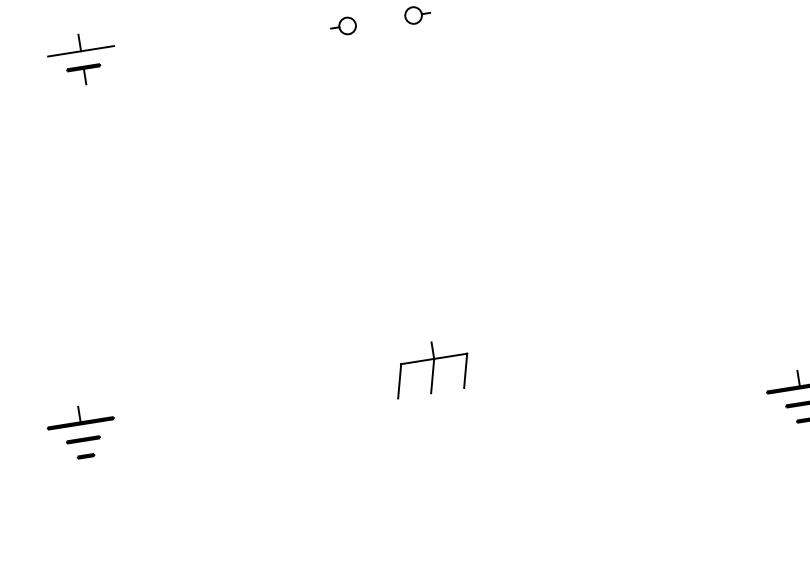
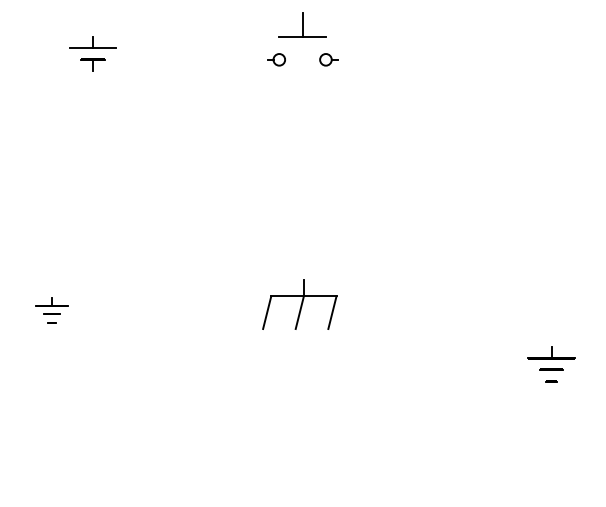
part: (431, 367) -> (299, 304), size x1.4
part: (81, 431) -> (51, 310), size x0.7

